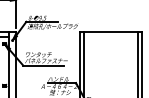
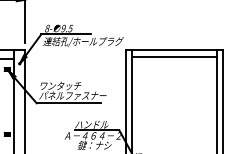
line: (110, 36) -> (173, 57), added

